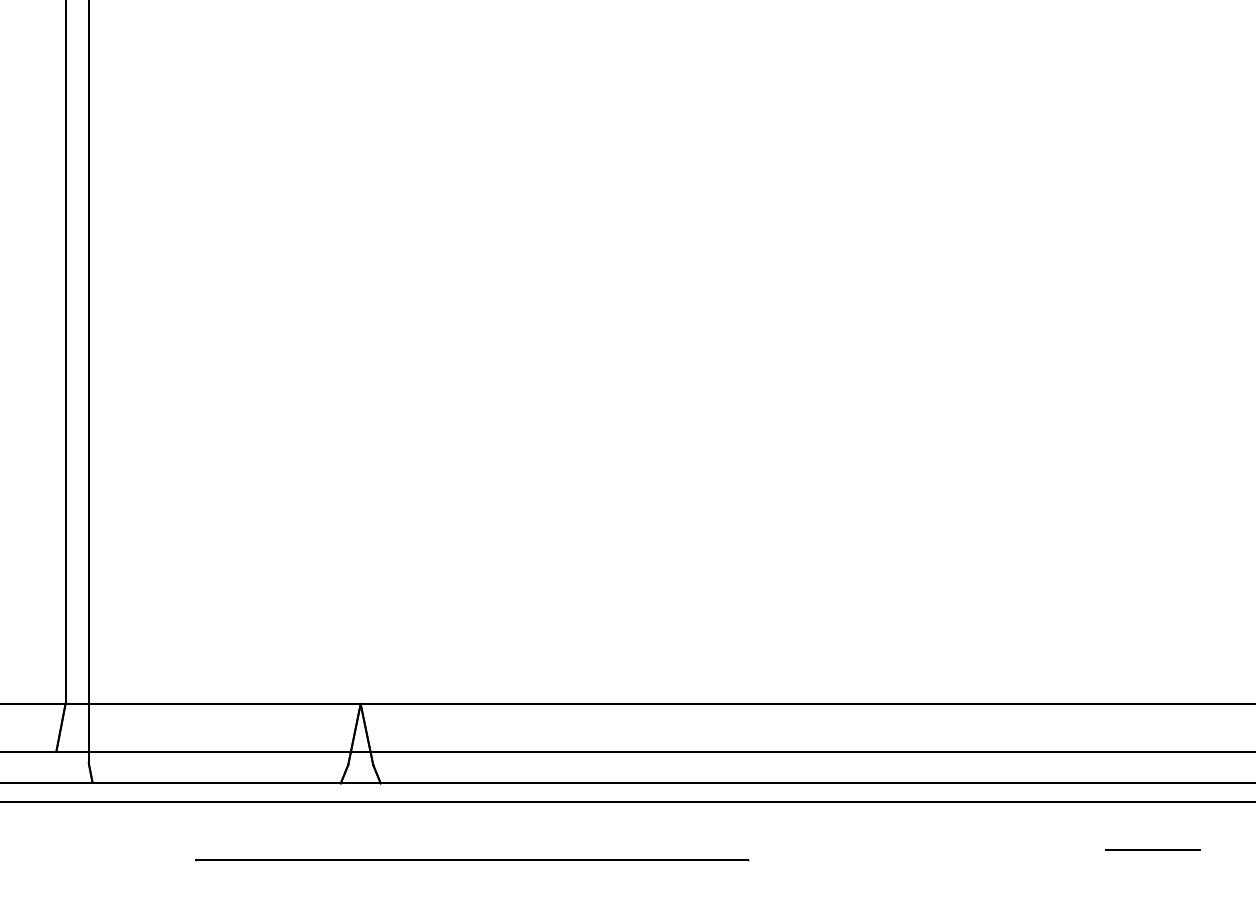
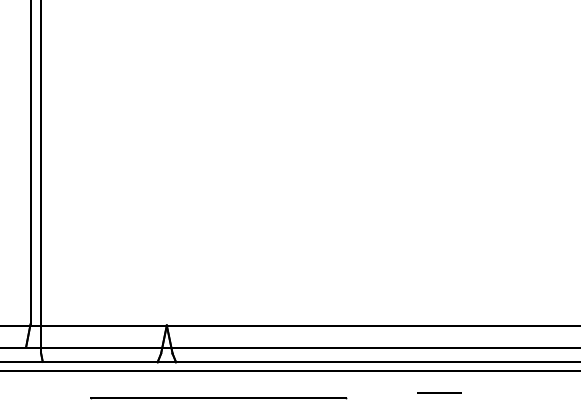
line: (1153, 848) -> (439, 392), moved

